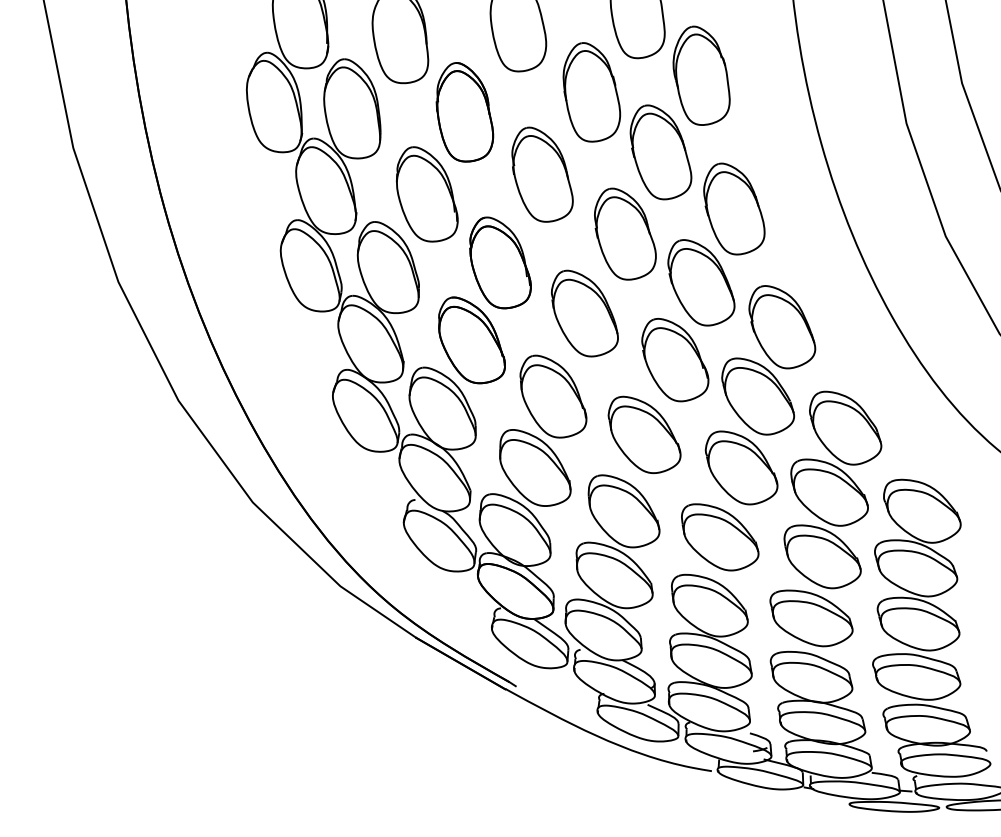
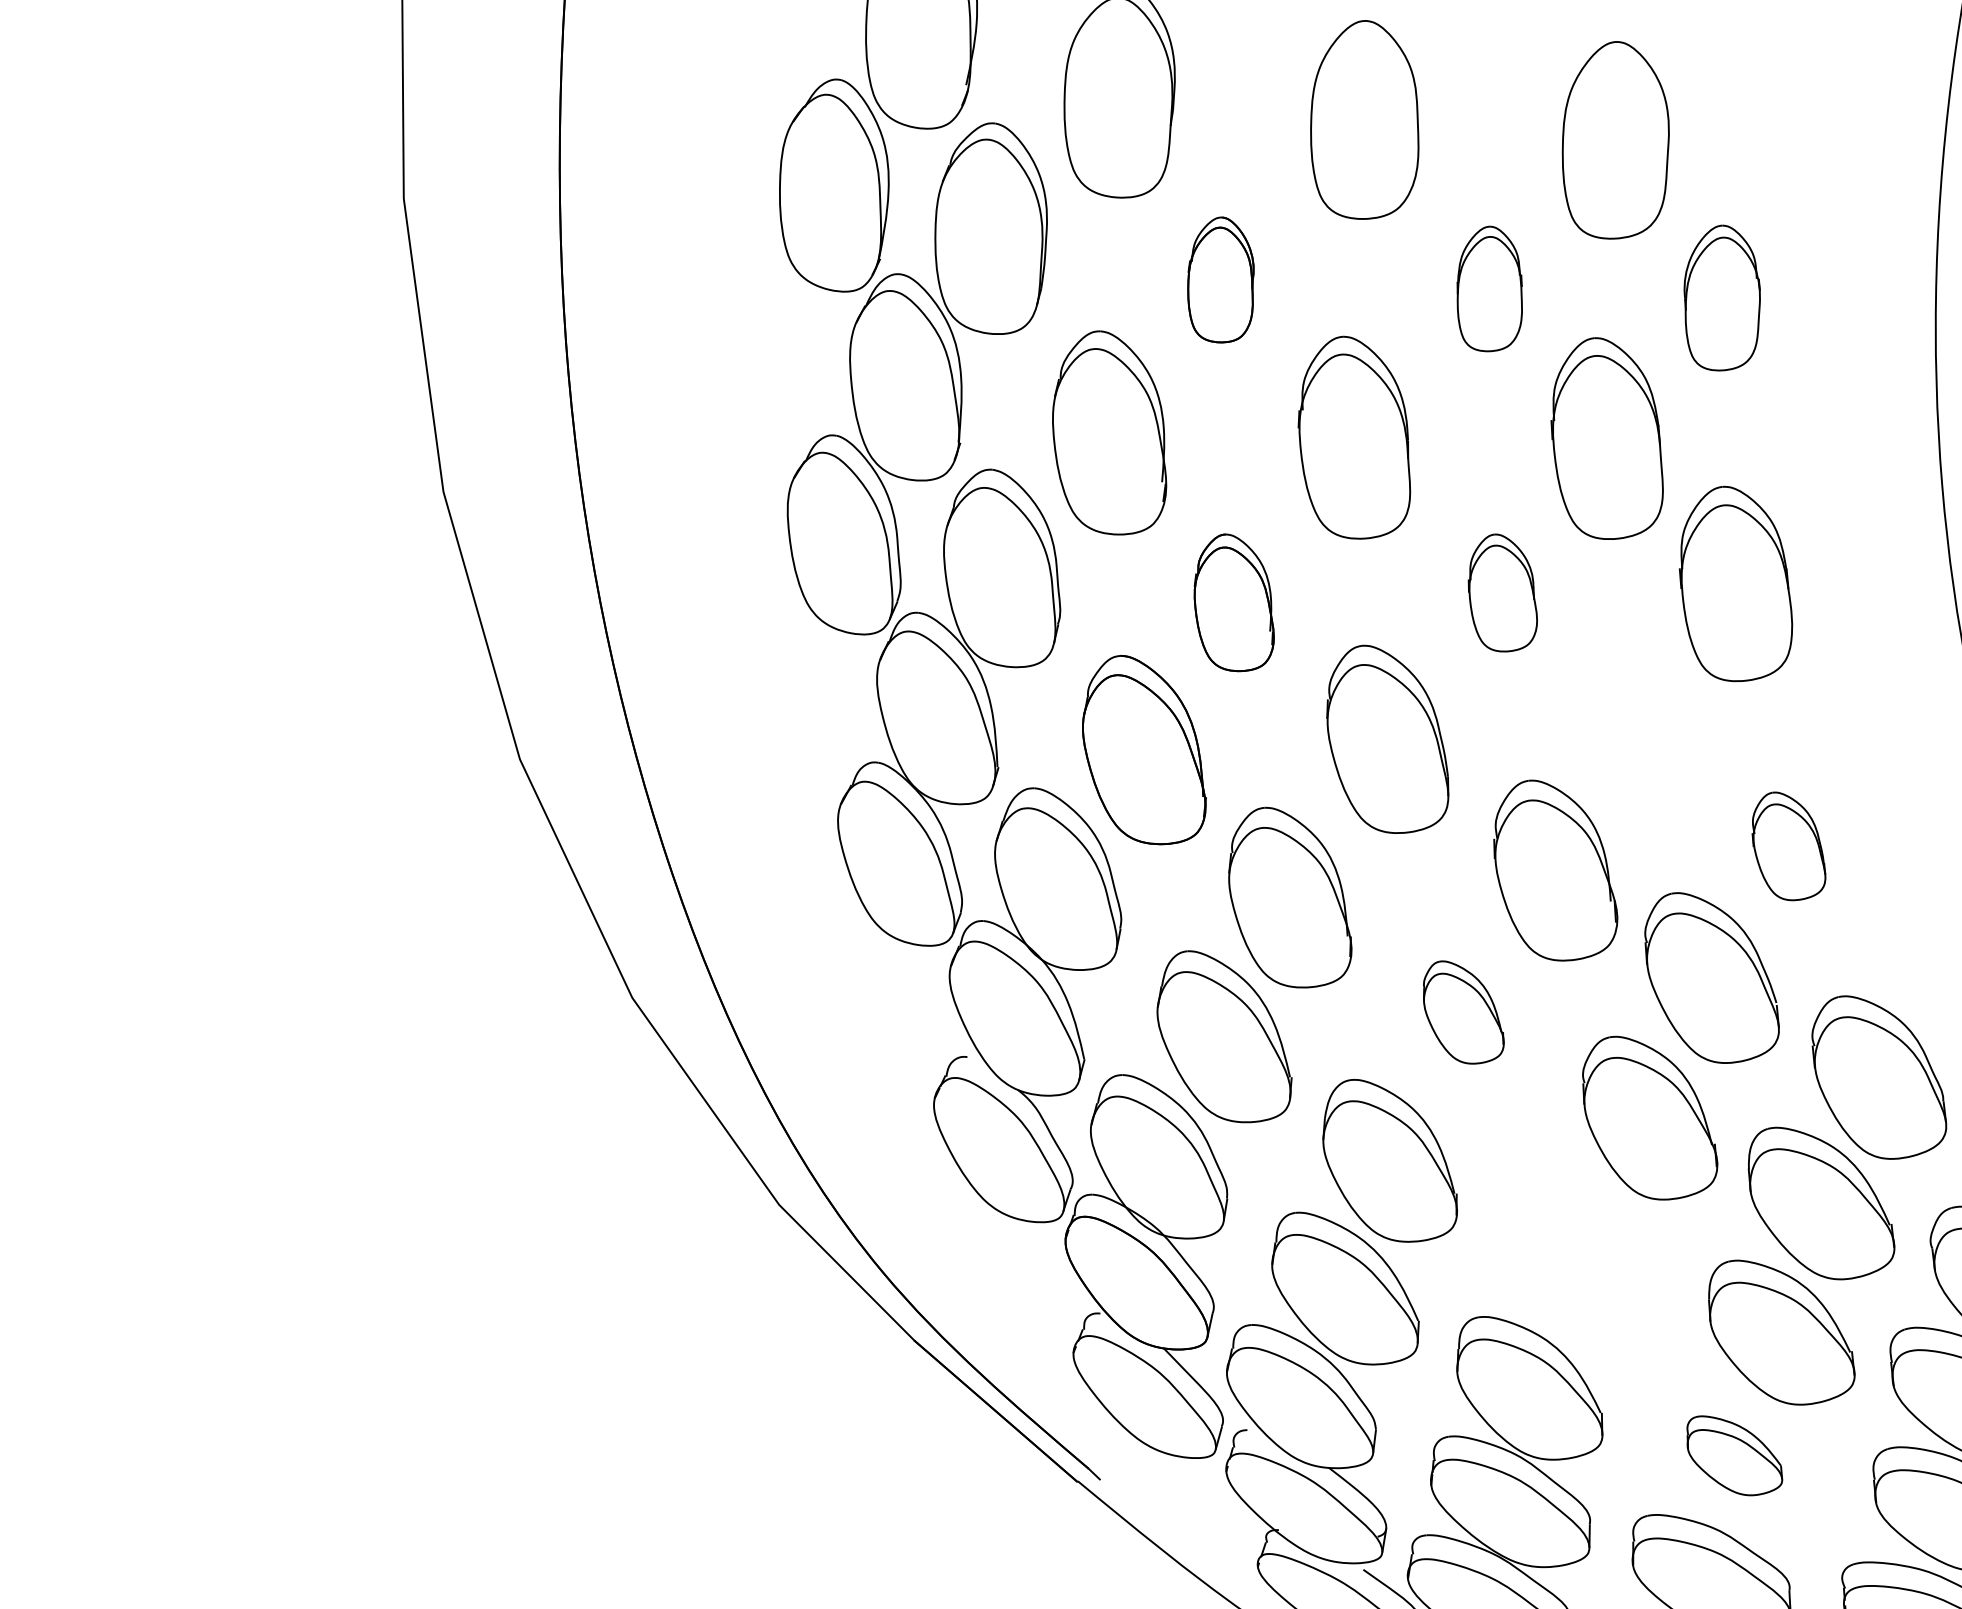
part: (701, 75) -> (1723, 298), size x0.7
part: (591, 92) -> (1490, 289), size x0.6
part: (464, 112) -> (1221, 280), size x0.6
part: (625, 233) -> (1504, 592), size x0.6
part: (500, 262) -> (1236, 602), size x0.7
part: (701, 282) -> (1641, 723), removed
part: (782, 327) -> (1789, 848), size x0.6
part: (644, 434) -> (1463, 1013), size x0.6
part: (720, 537) -> (1579, 1254), removed
part: (811, 618) -> (1734, 1457), size x0.6

